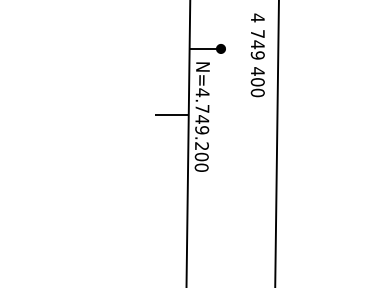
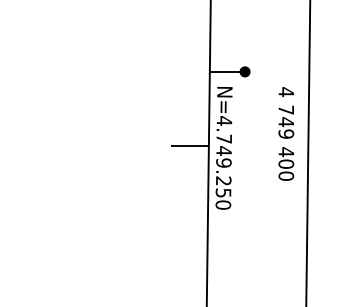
text: (257, 55) -> (285, 134), moved
text: (201, 156) -> (223, 192), N=4.749.200 -> N=4.749.250

